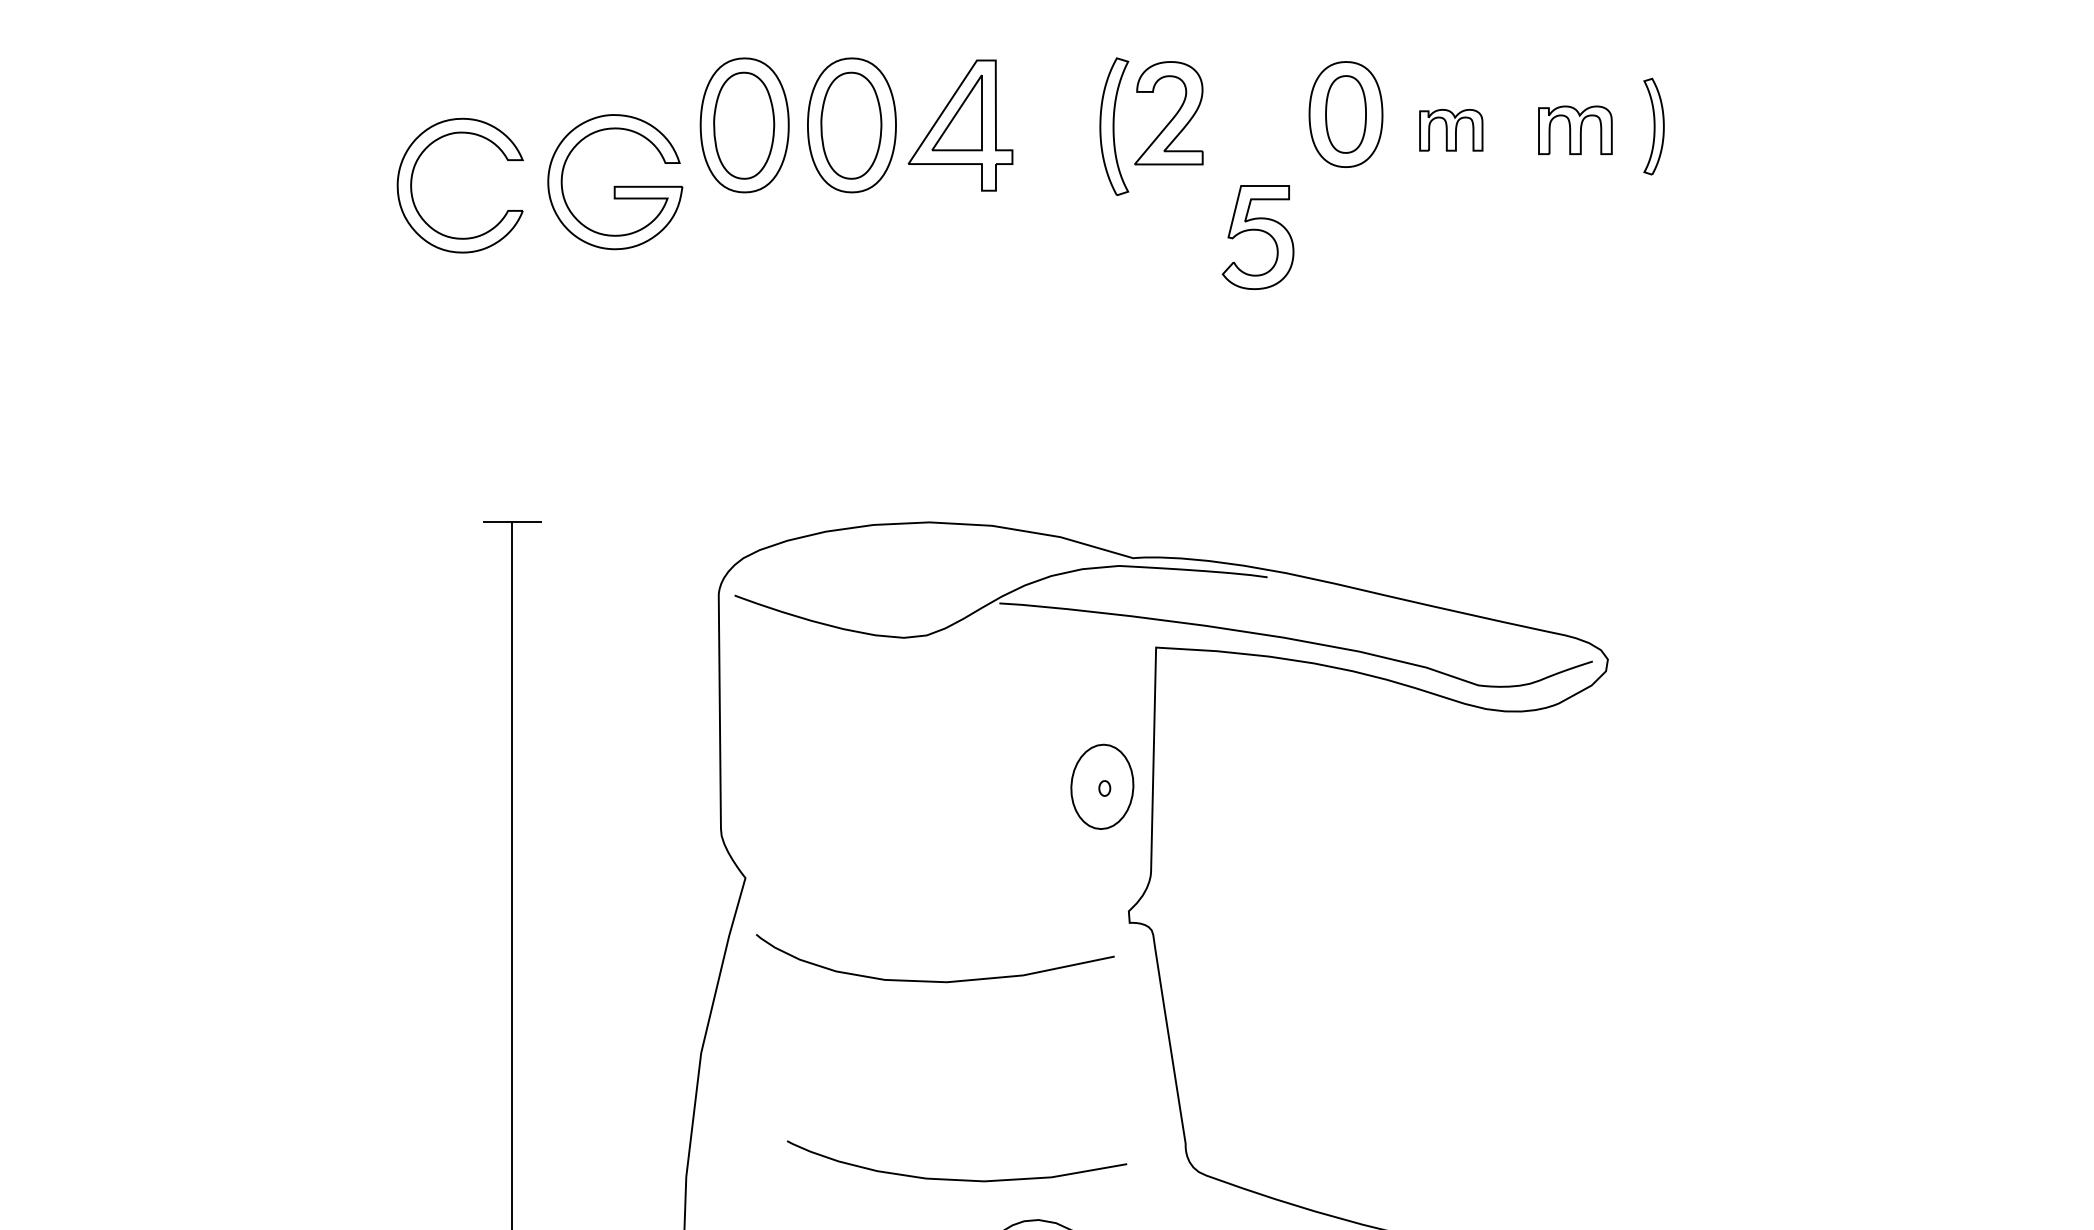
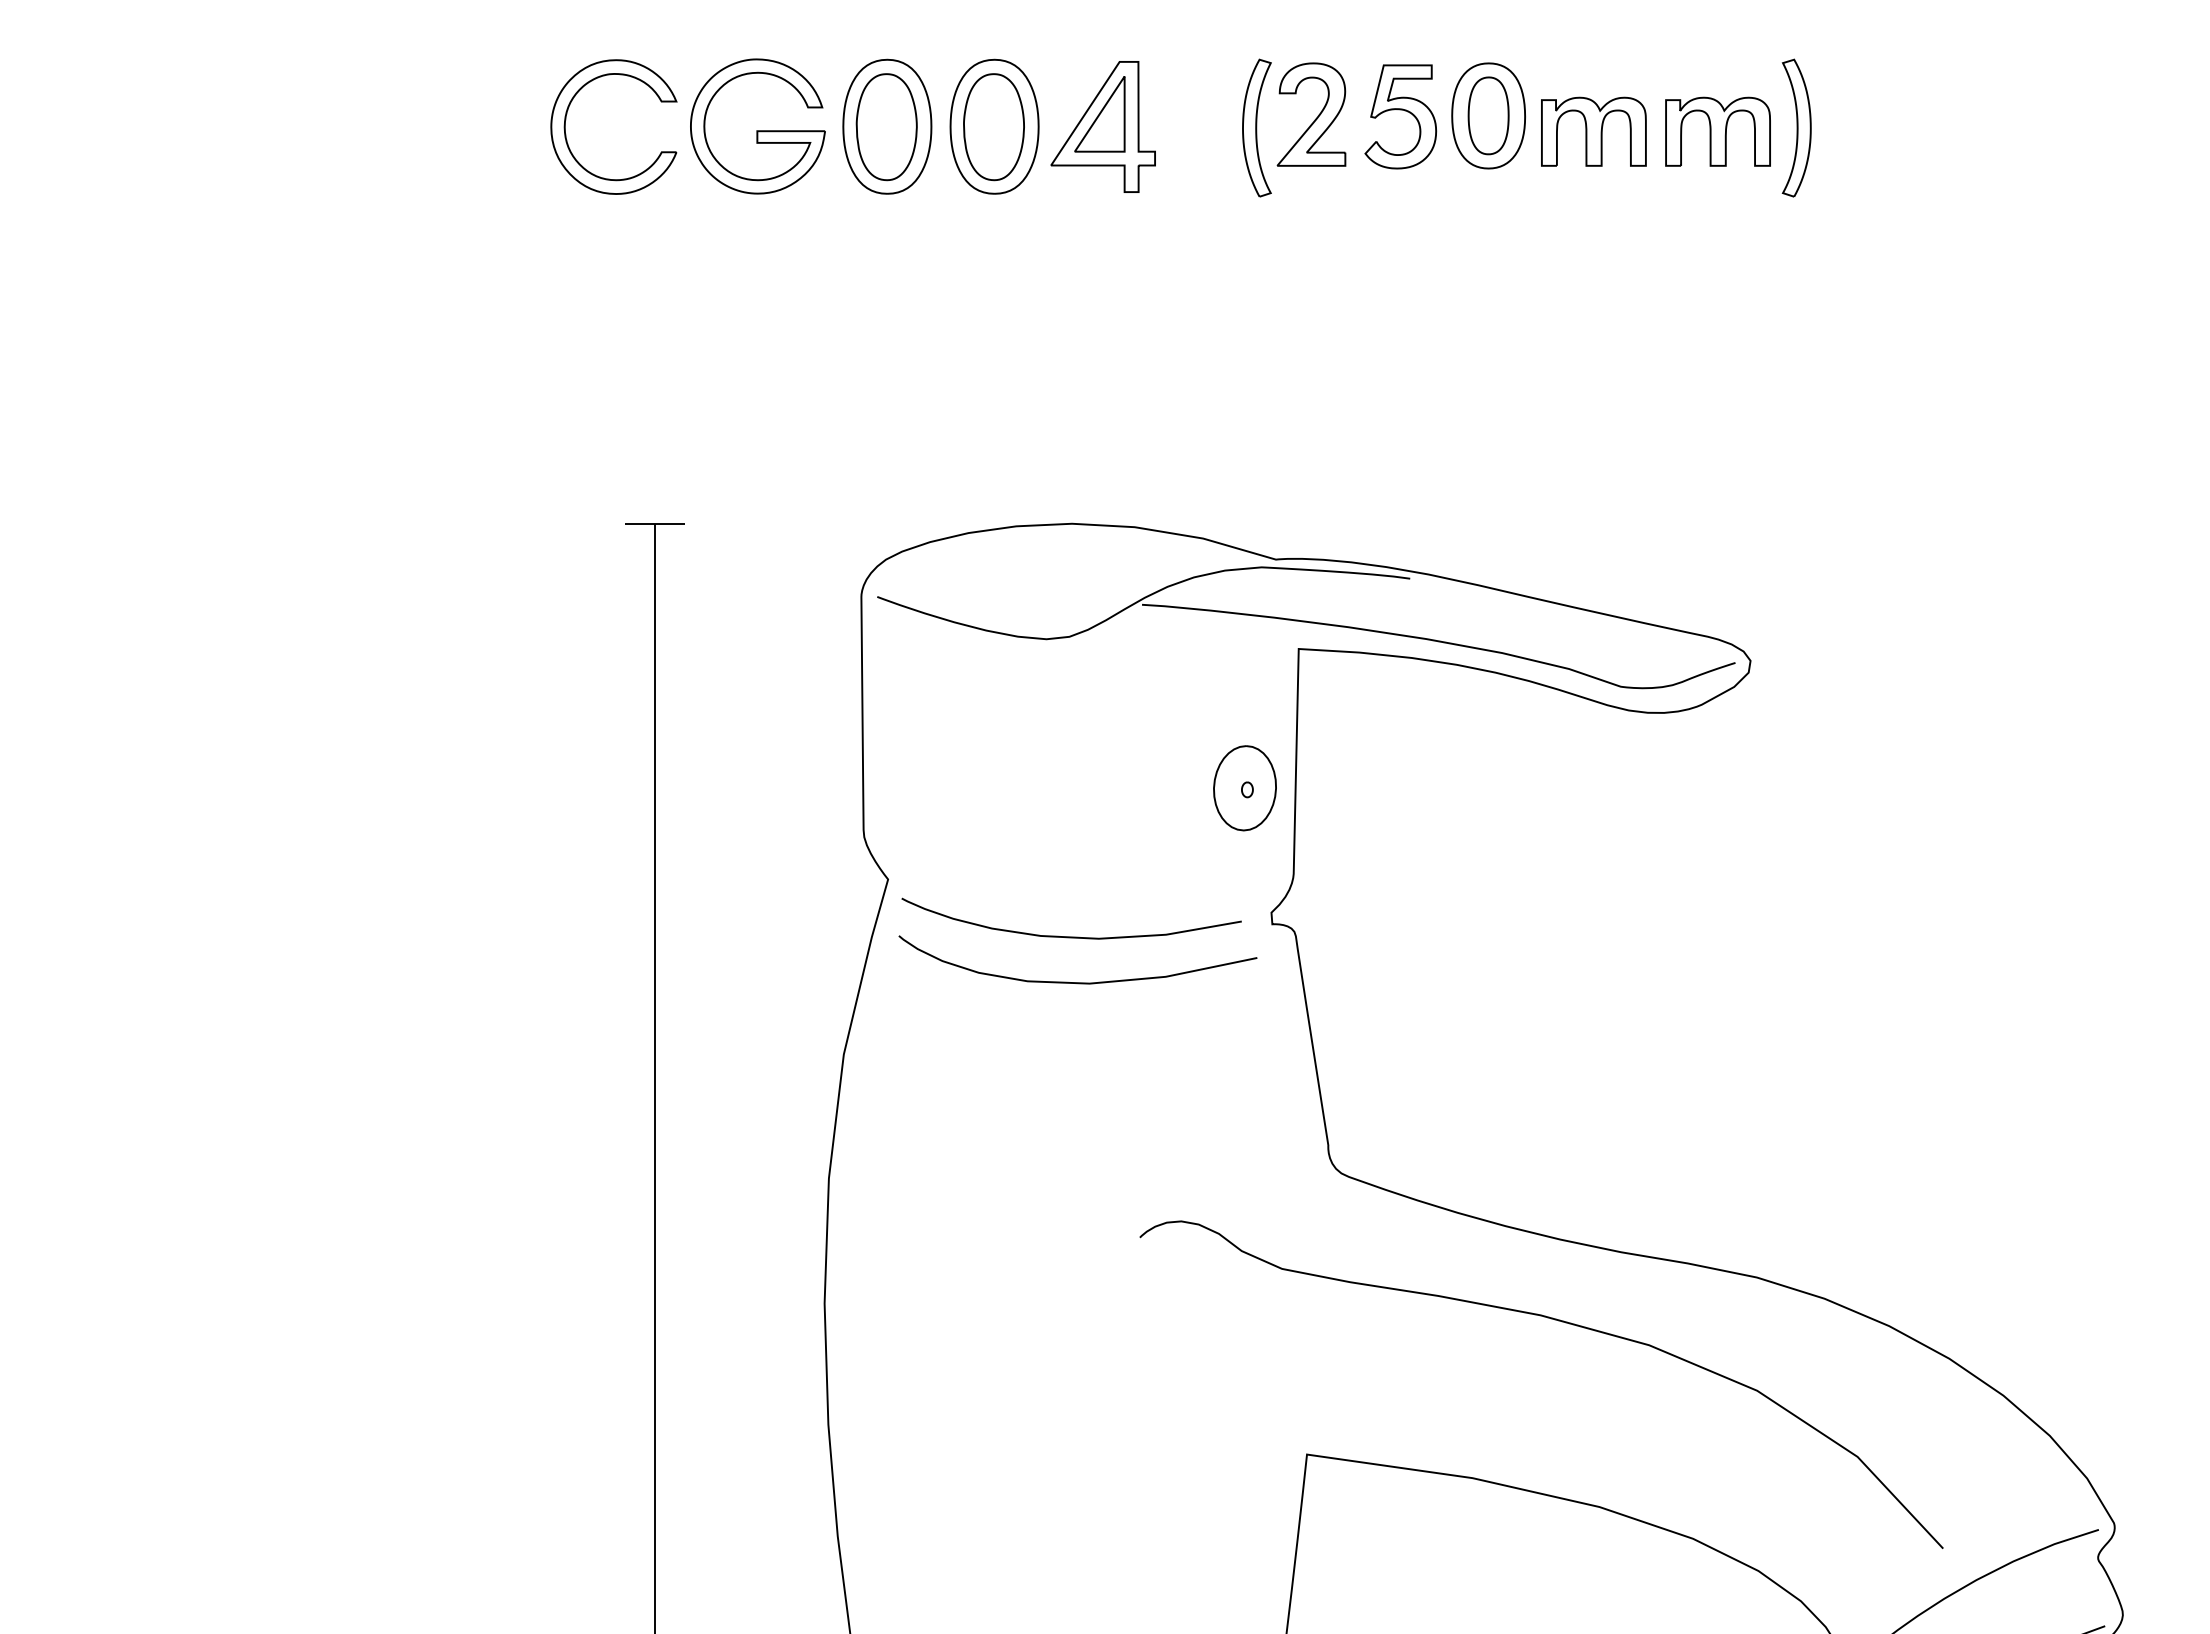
part: (1653, 126) -> (1796, 127), size x1.43
part: (1450, 130) -> (1593, 131), size x1.67
part: (1574, 130) -> (1717, 131), size x1.43
part: (412, 179) -> (566, 120), moved
part: (614, 182) -> (757, 126), moved
part: (1257, 237) -> (1400, 116), moved
curve: (956, 1179) -> (1071, 936), moved

